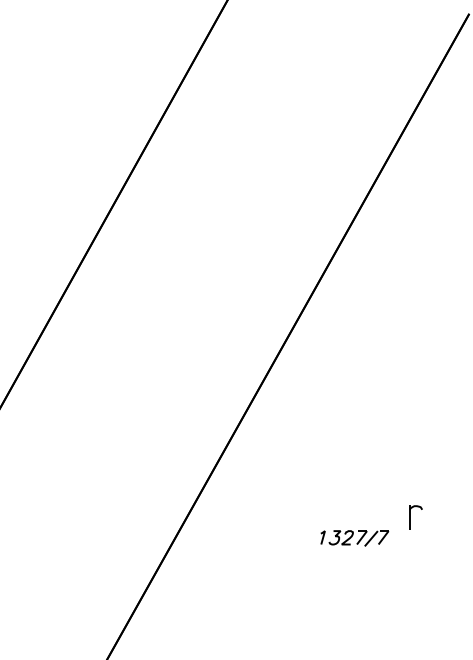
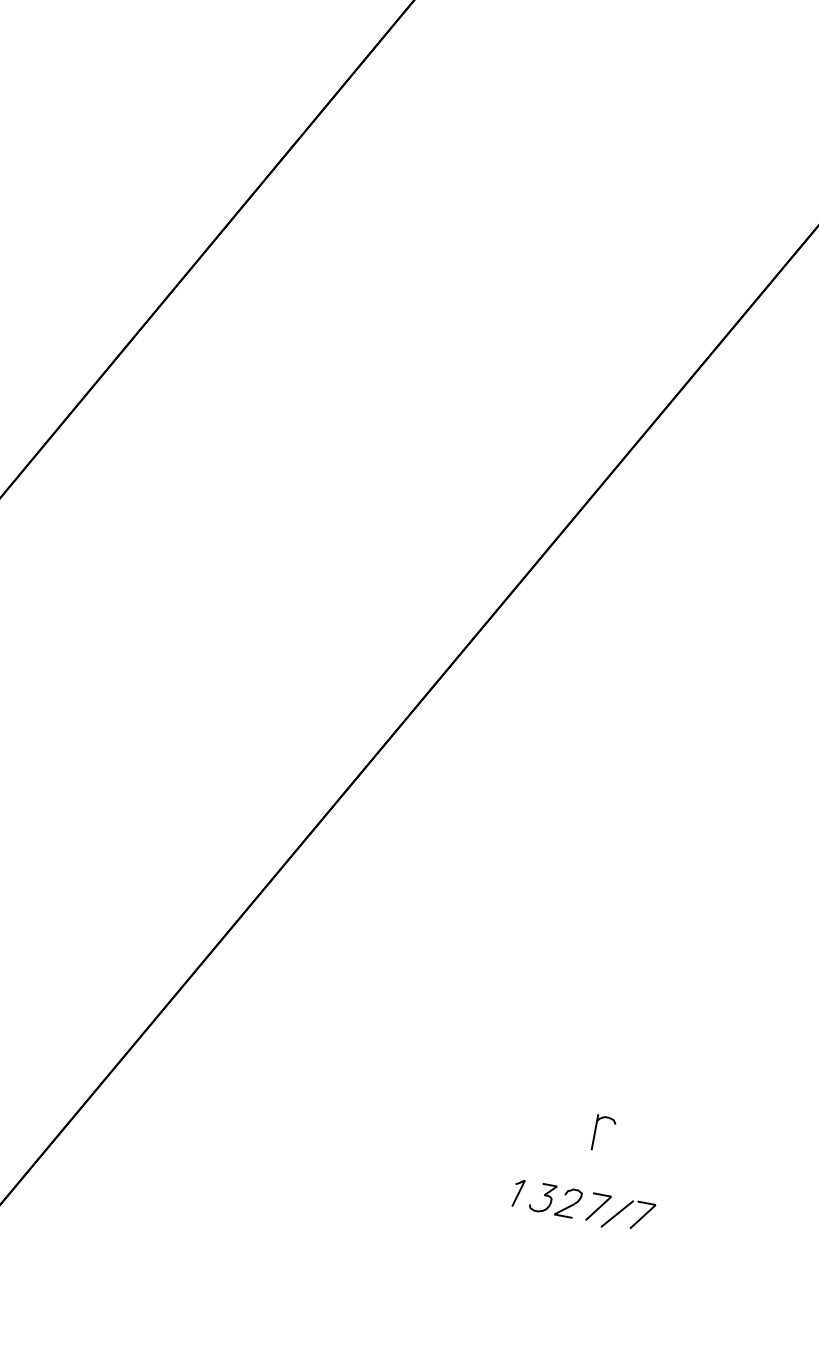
part: (416, 516) -> (605, 1132), size x0.71
part: (354, 538) -> (582, 1207), moved

